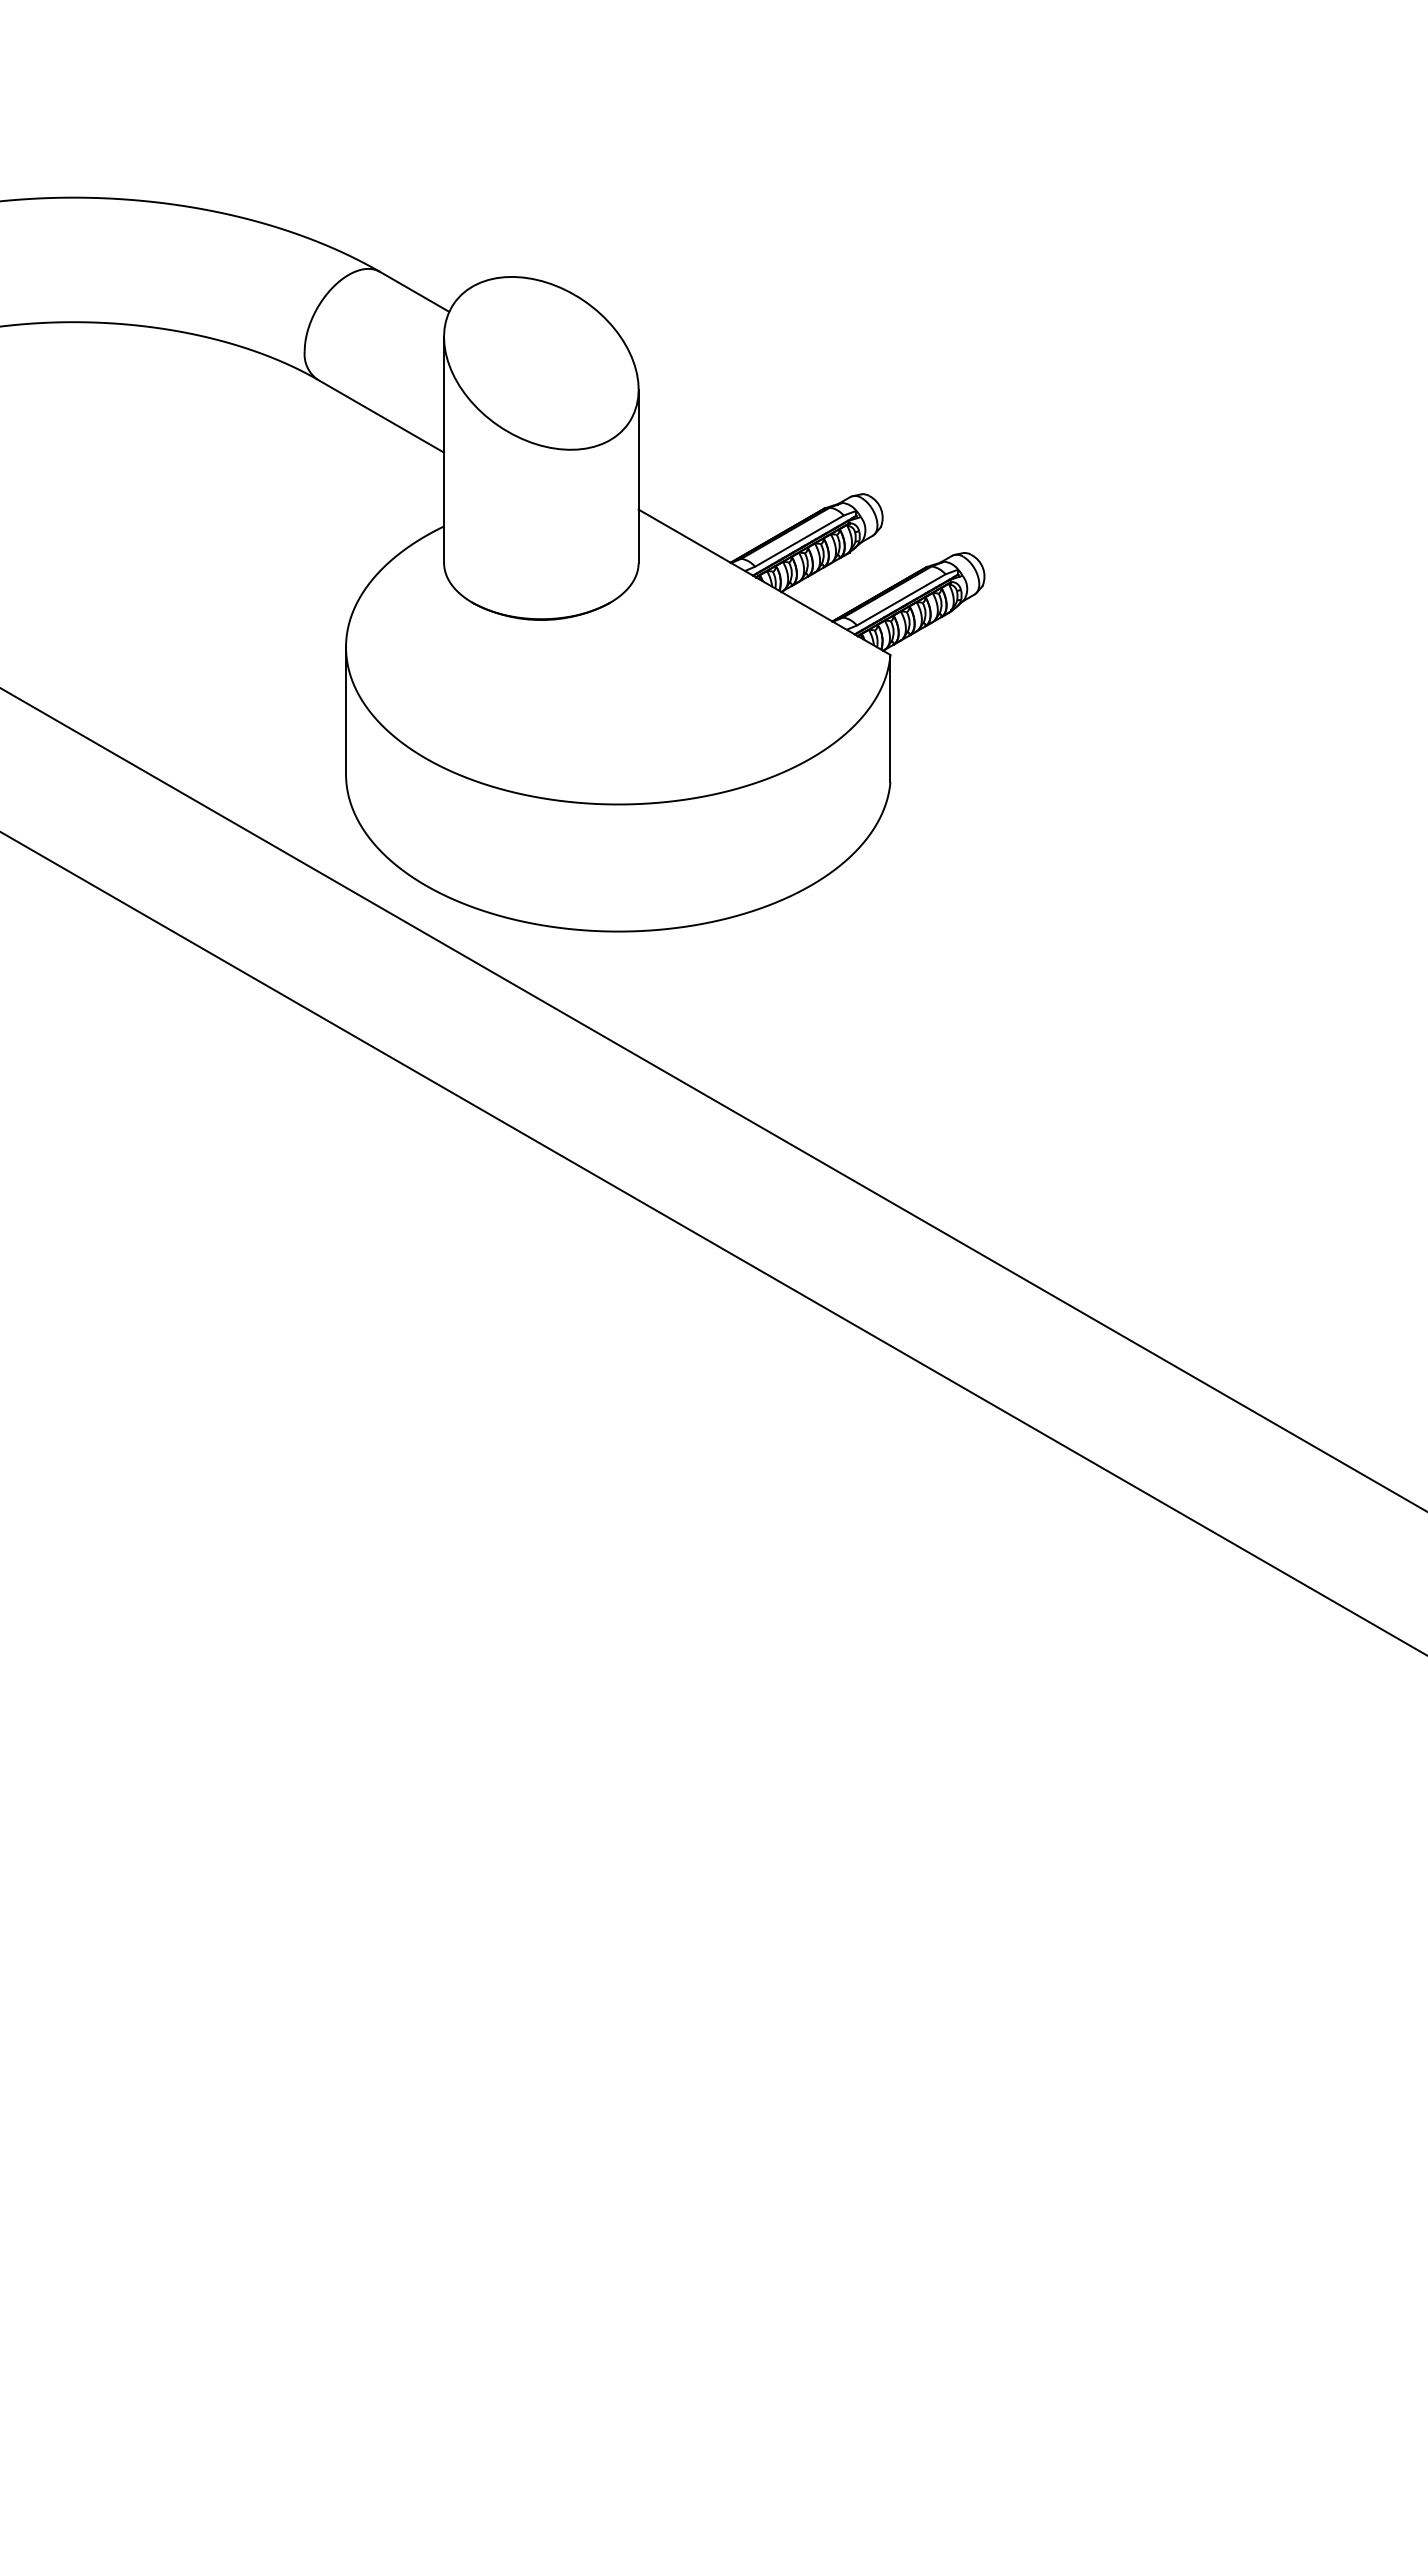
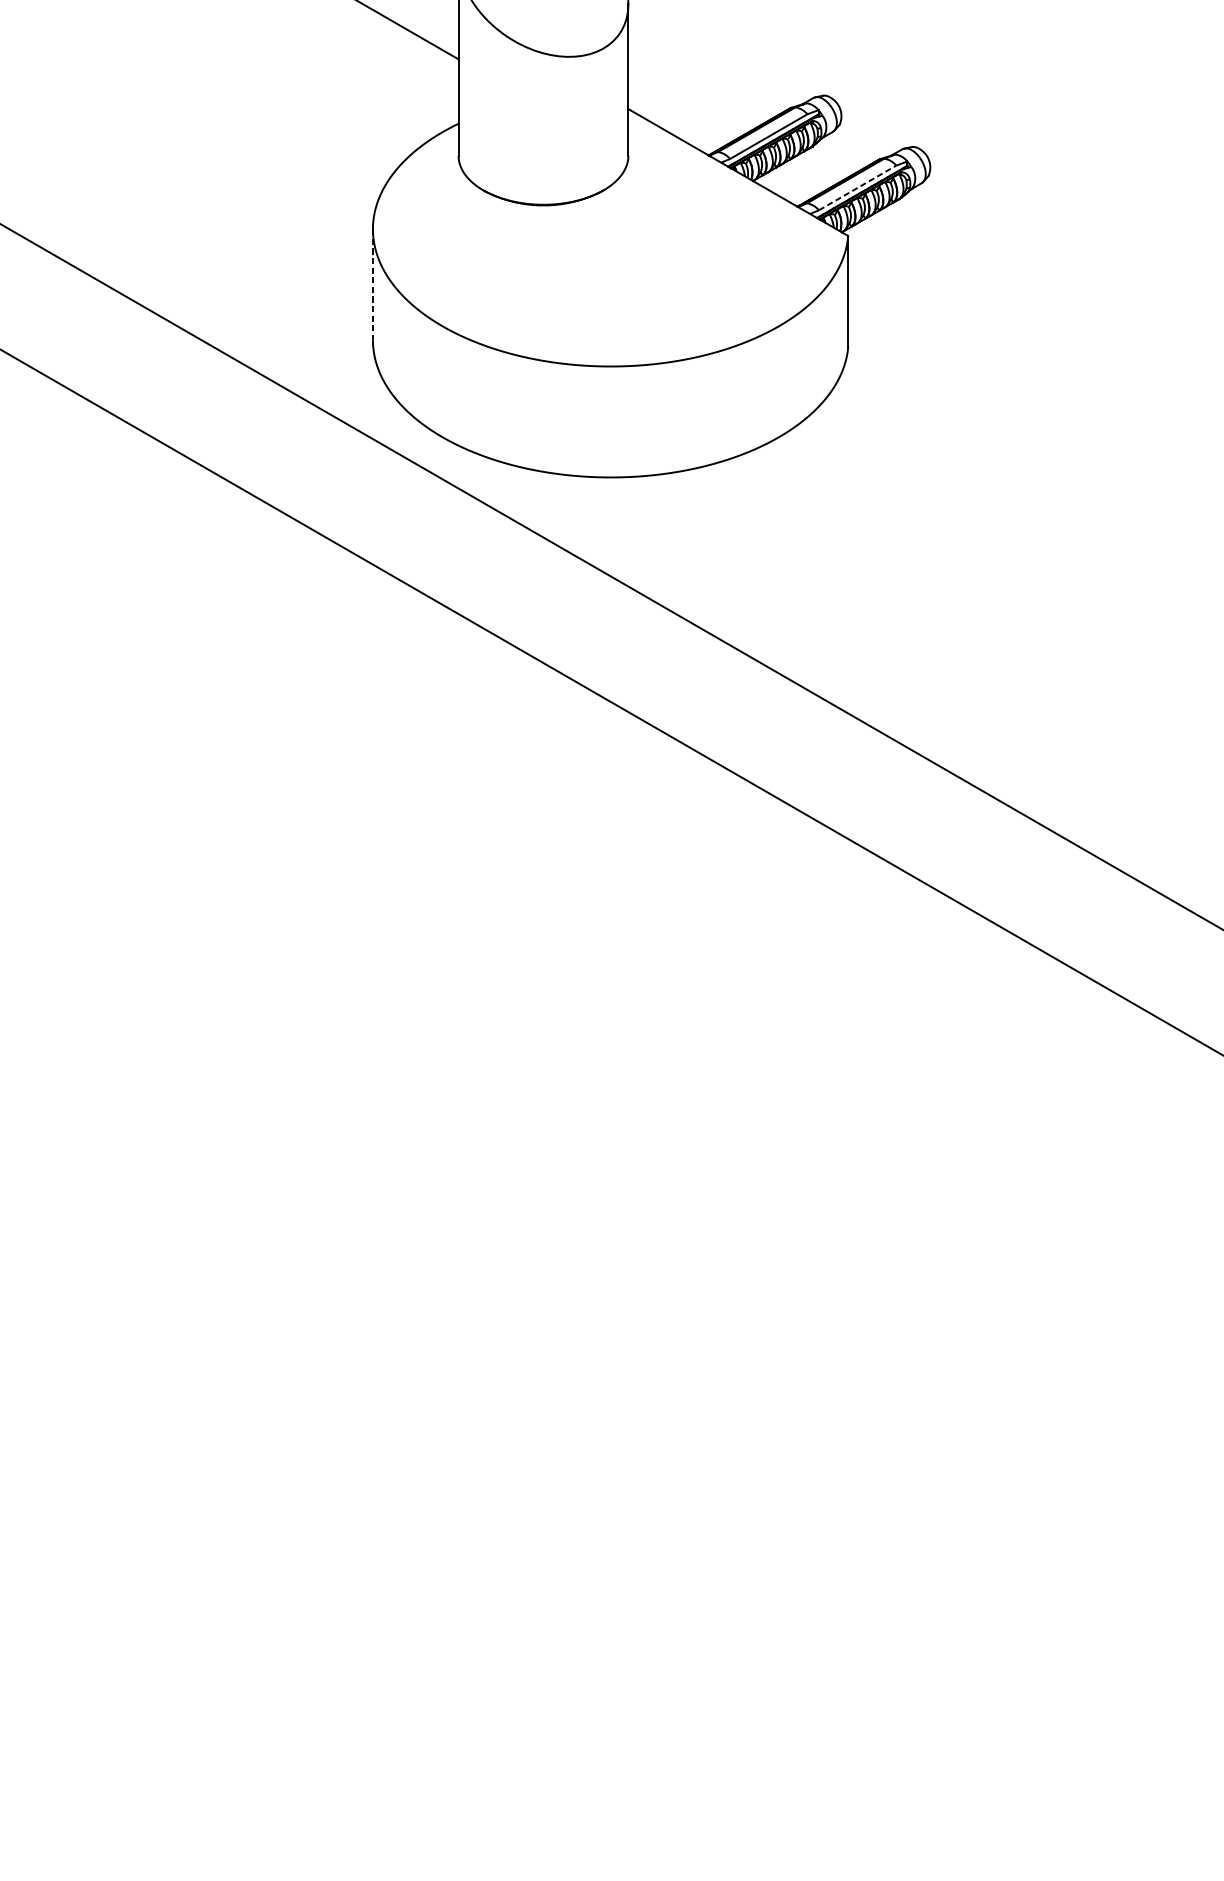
line: (901, 599) -> (857, 187), solid -> dashed
line: (346, 710) -> (373, 284), solid -> dashed

